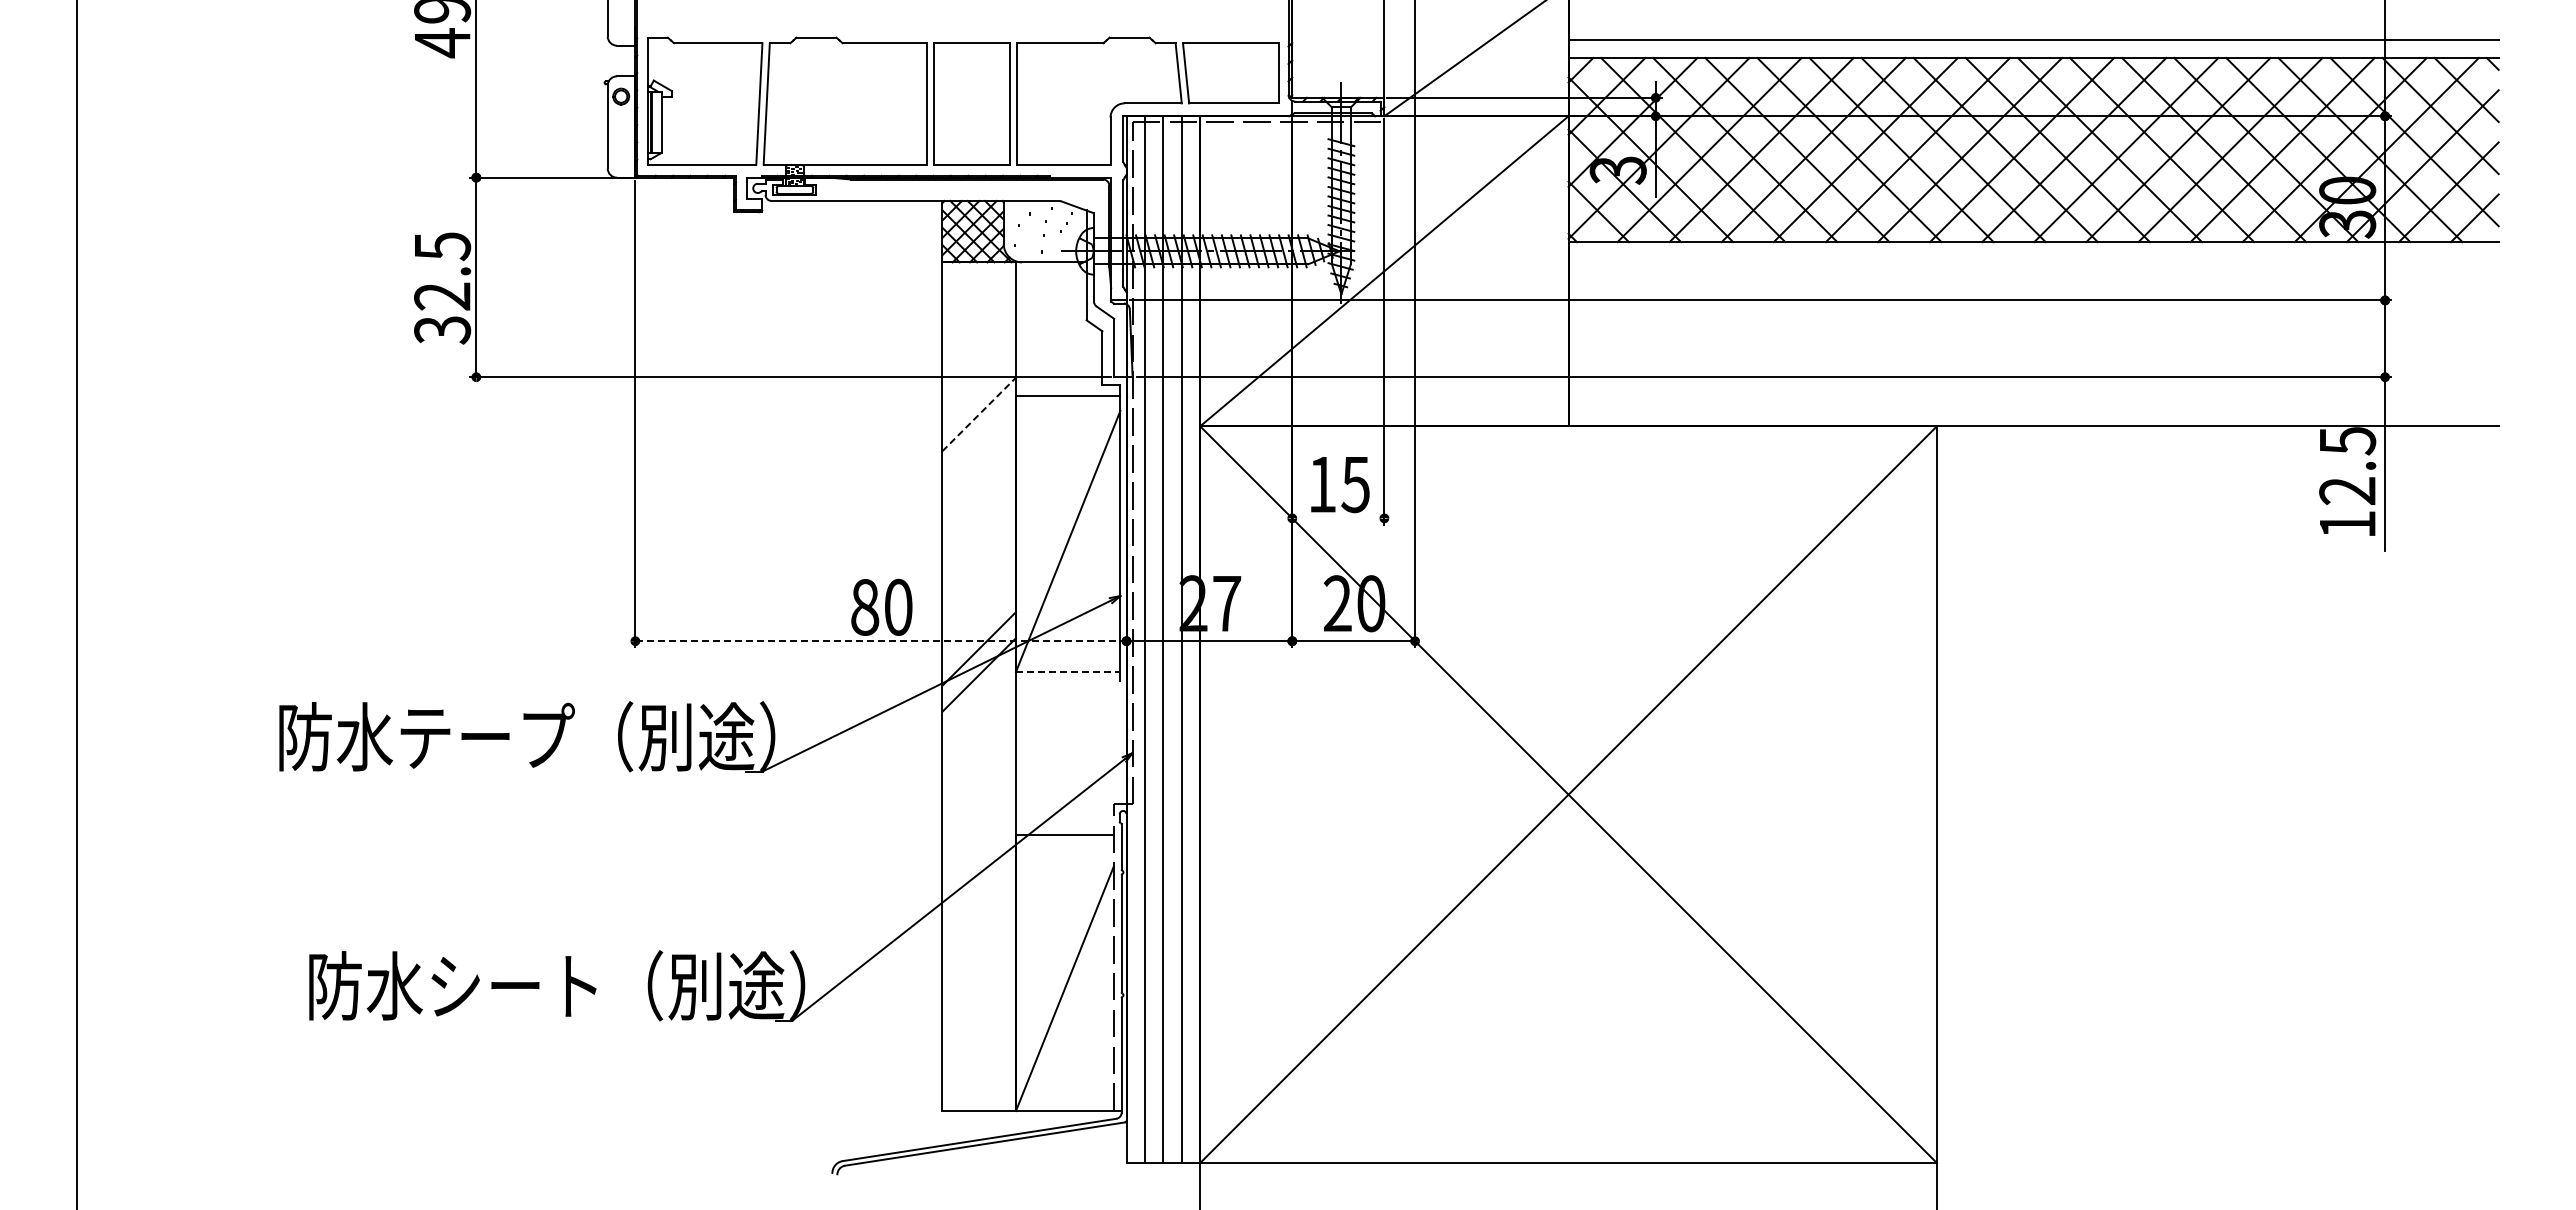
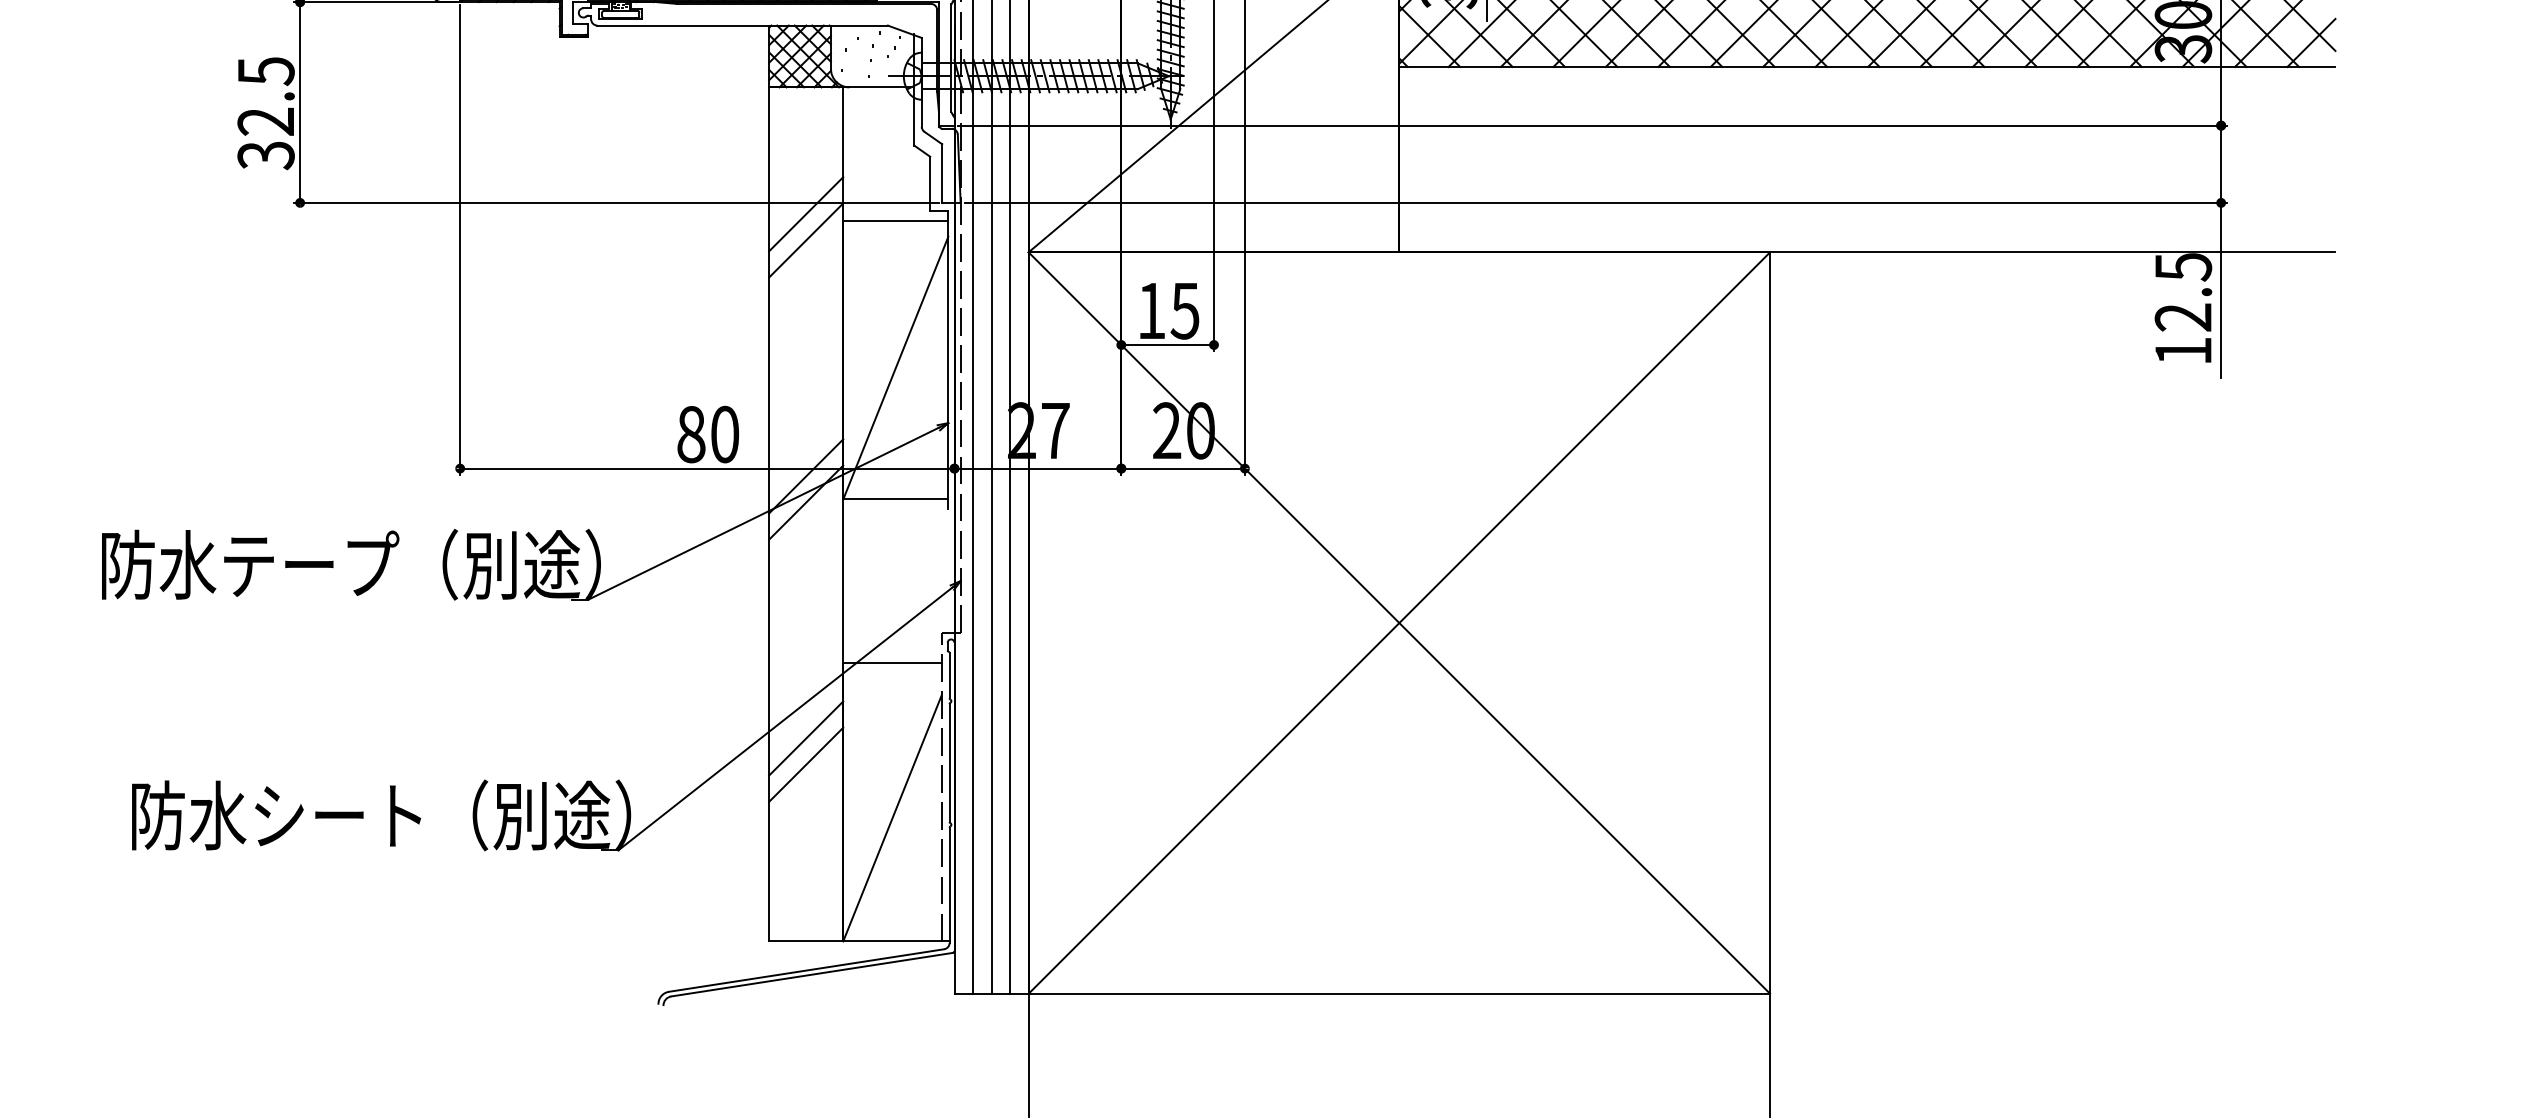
line: (979, 388) -> (806, 214), added
line: (979, 414) -> (806, 240), dashed -> solid
line: (1338, 518) -> (1167, 345), added
line: (880, 641) -> (706, 468), dashed -> solid
line: (1068, 671) -> (896, 499), dashed -> solid
line: (979, 909) -> (806, 738), added
line: (979, 935) -> (806, 764), added

